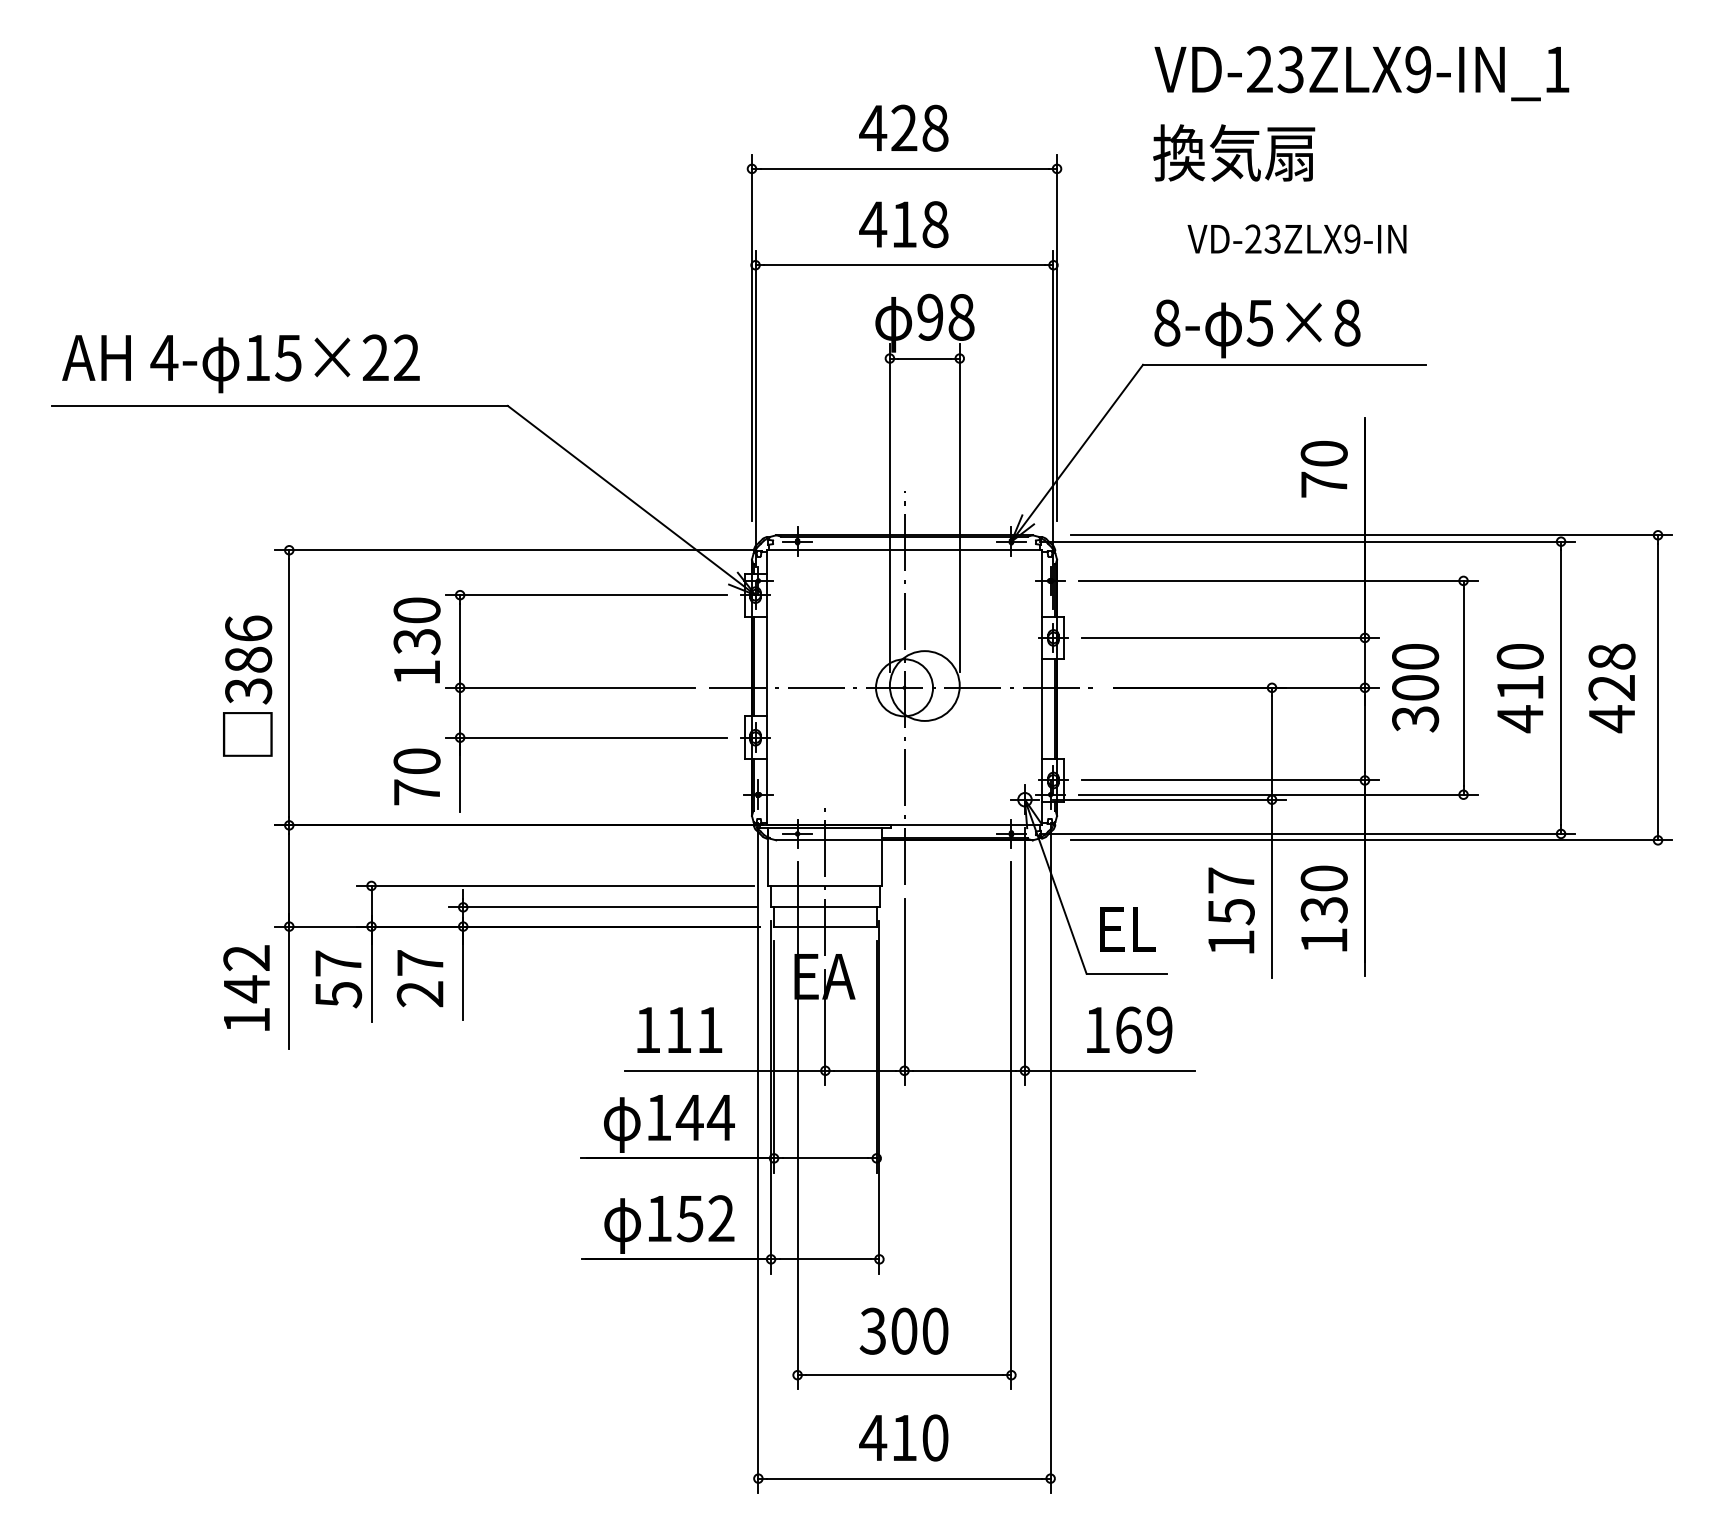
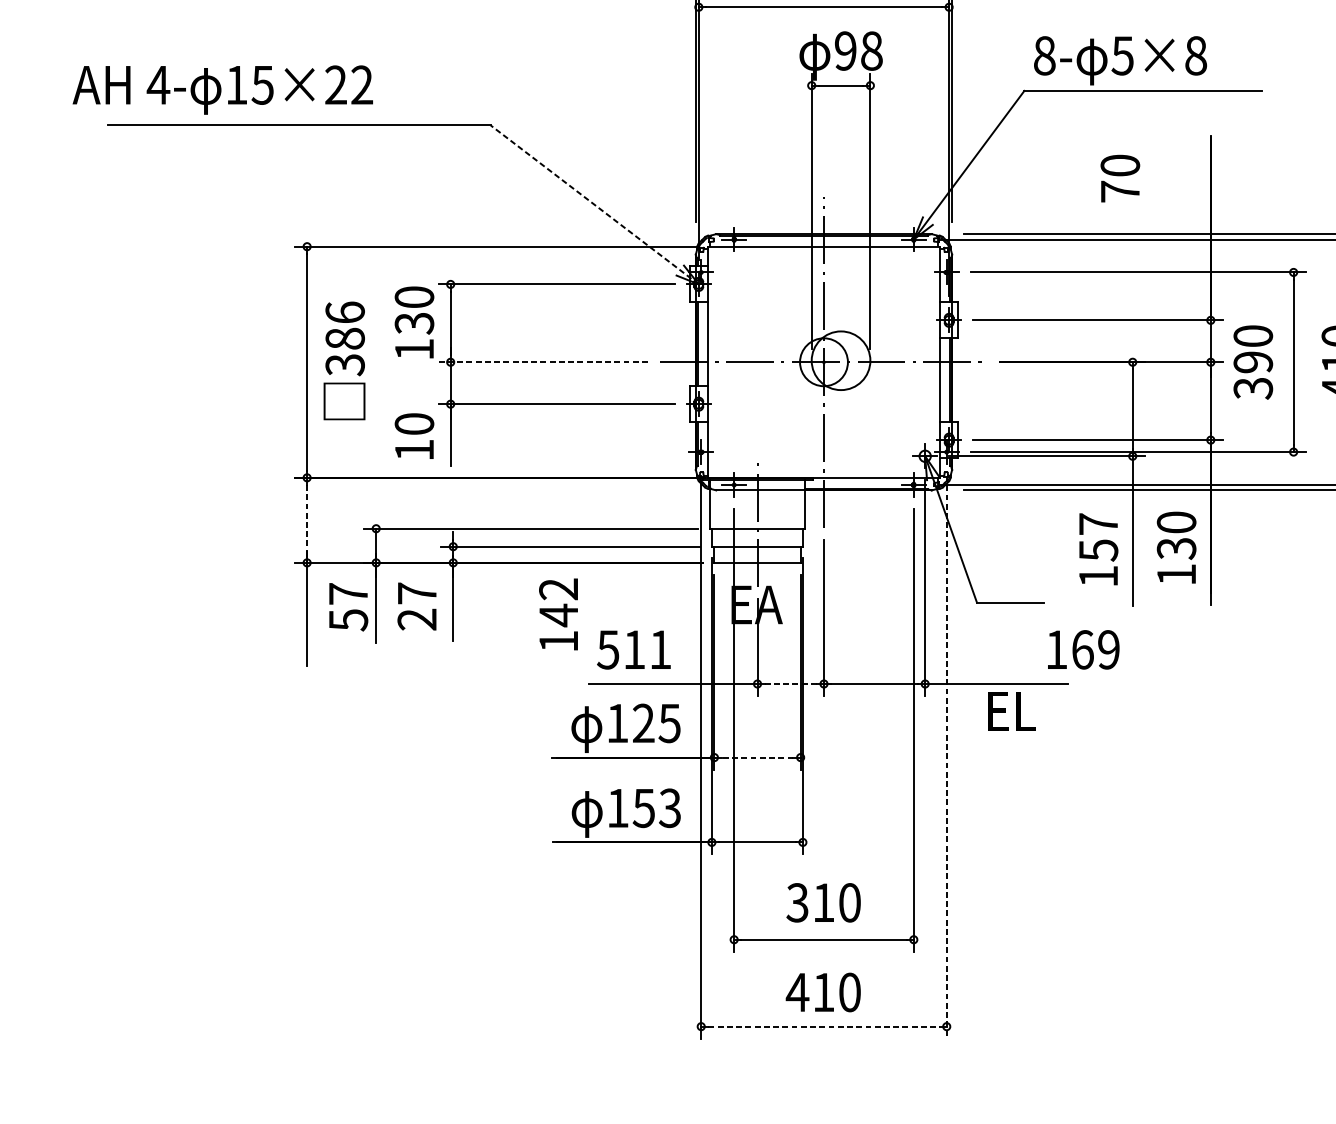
text: (240, 363) -> (222, 89), moved
text: (1323, 469) -> (1119, 178), moved
line: (631, 500) -> (594, 204), solid -> dashed
text: (247, 685) -> (344, 360), moved
line: (570, 687) -> (543, 362), solid -> dashed
text: (1415, 687) -> (1253, 362), 300 -> 390
text: (416, 792) -> (414, 450), 70 -> 10
line: (289, 876) -> (307, 520), solid -> dashed
text: (1127, 929) -> (1011, 711), moved
text: (246, 987) -> (558, 614), moved
text: (1129, 1029) -> (1083, 649), moved
text: (647, 1030) -> (608, 650), 111 -> 511
line: (864, 1070) -> (790, 683), solid -> dashed
text: (704, 1117) -> (655, 723), 144 -> 125
line: (825, 1158) -> (757, 757), solid -> dashed
line: (1050, 1158) -> (946, 757), solid -> dashed
text: (721, 1218) -> (670, 808), 152 -> 153
text: (904, 1330) -> (823, 902), 300 -> 310
line: (904, 1478) -> (823, 1026), solid -> dashed

